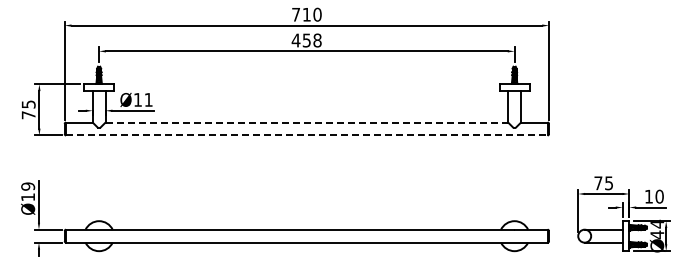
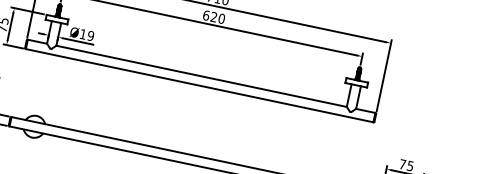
text: (306, 40) -> (213, 17), 458 -> 620
text: (148, 99) -> (90, 35), Ø11 -> Ø19
line: (307, 122) -> (202, 76), dashed -> solid
line: (306, 135) -> (199, 85), dashed -> solid

